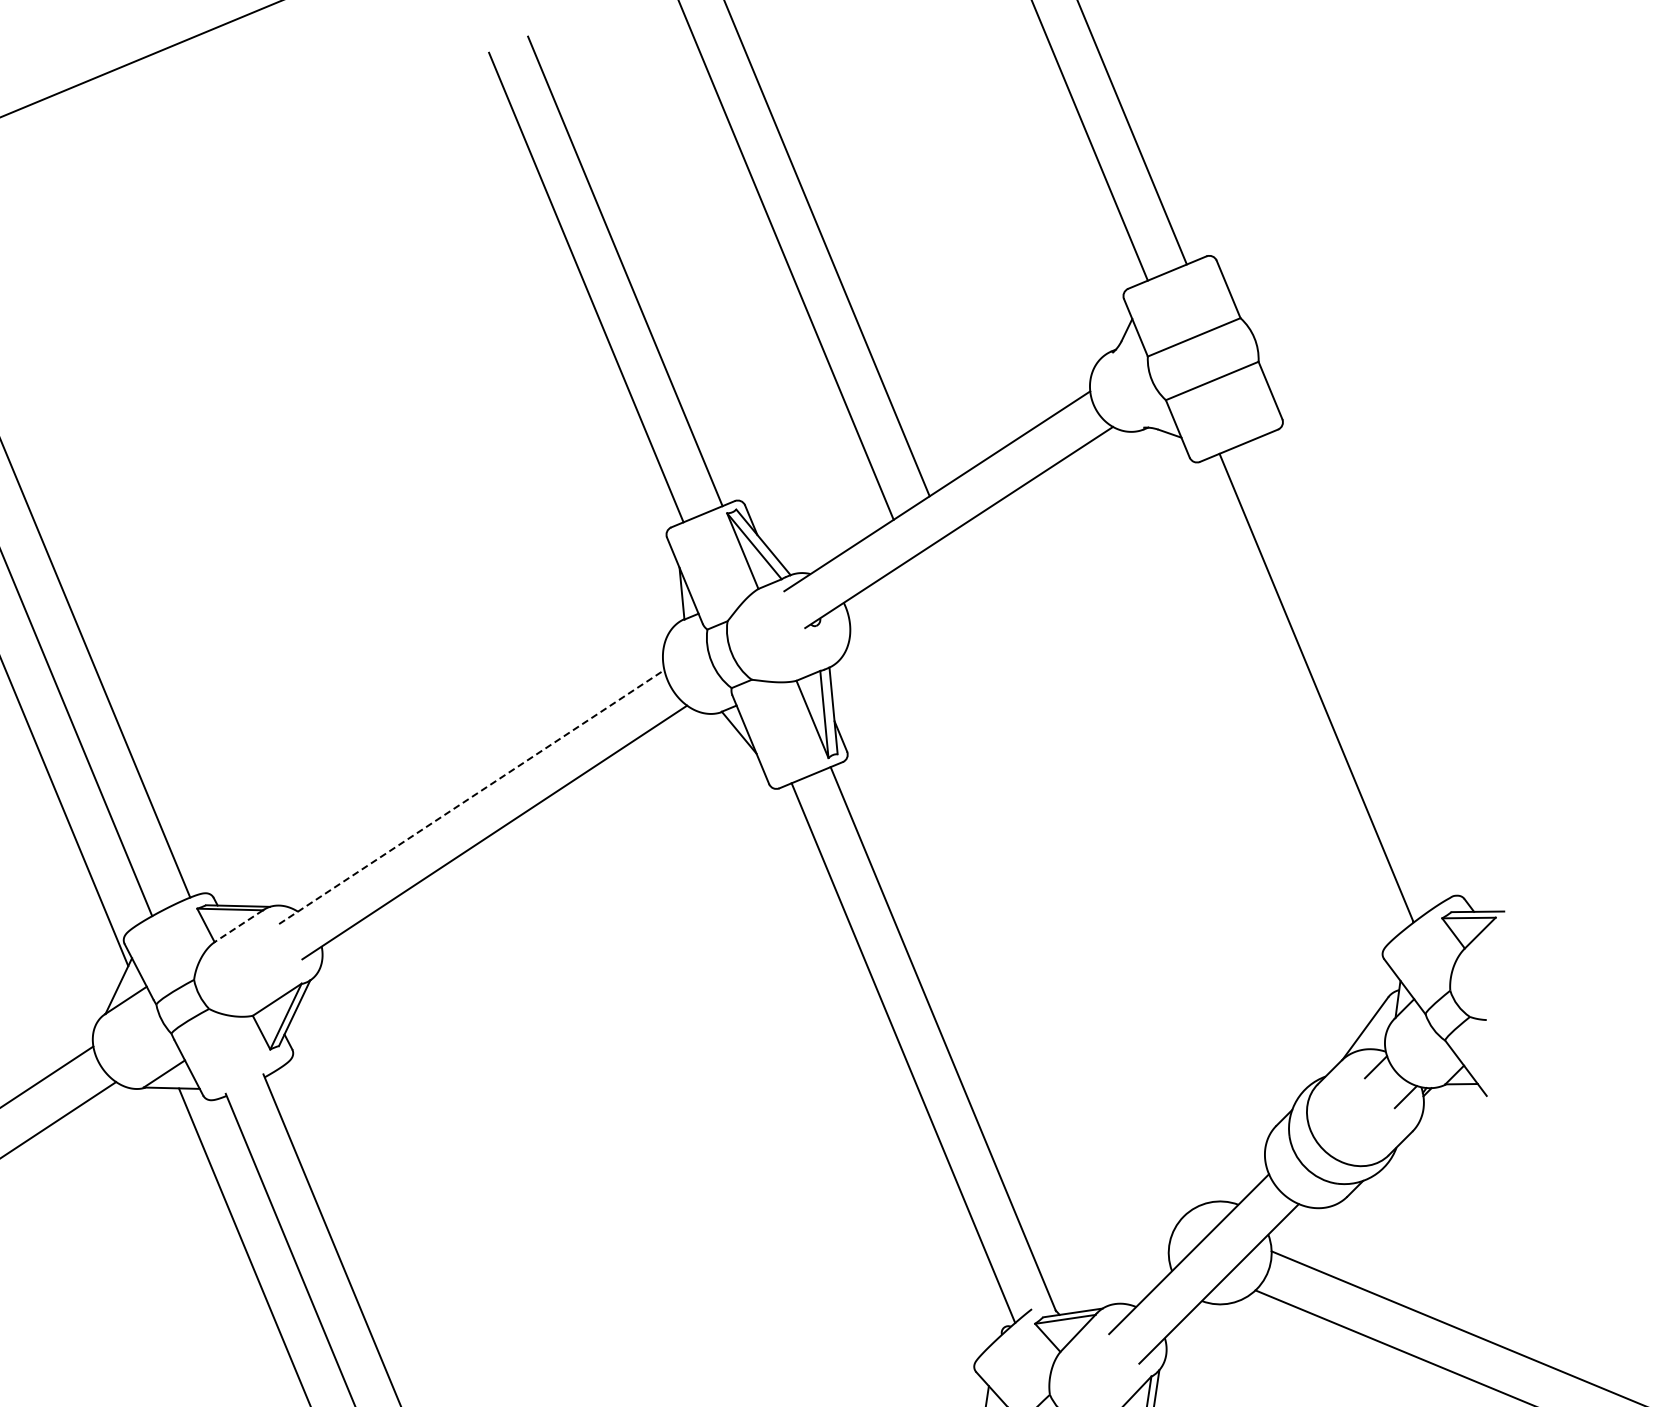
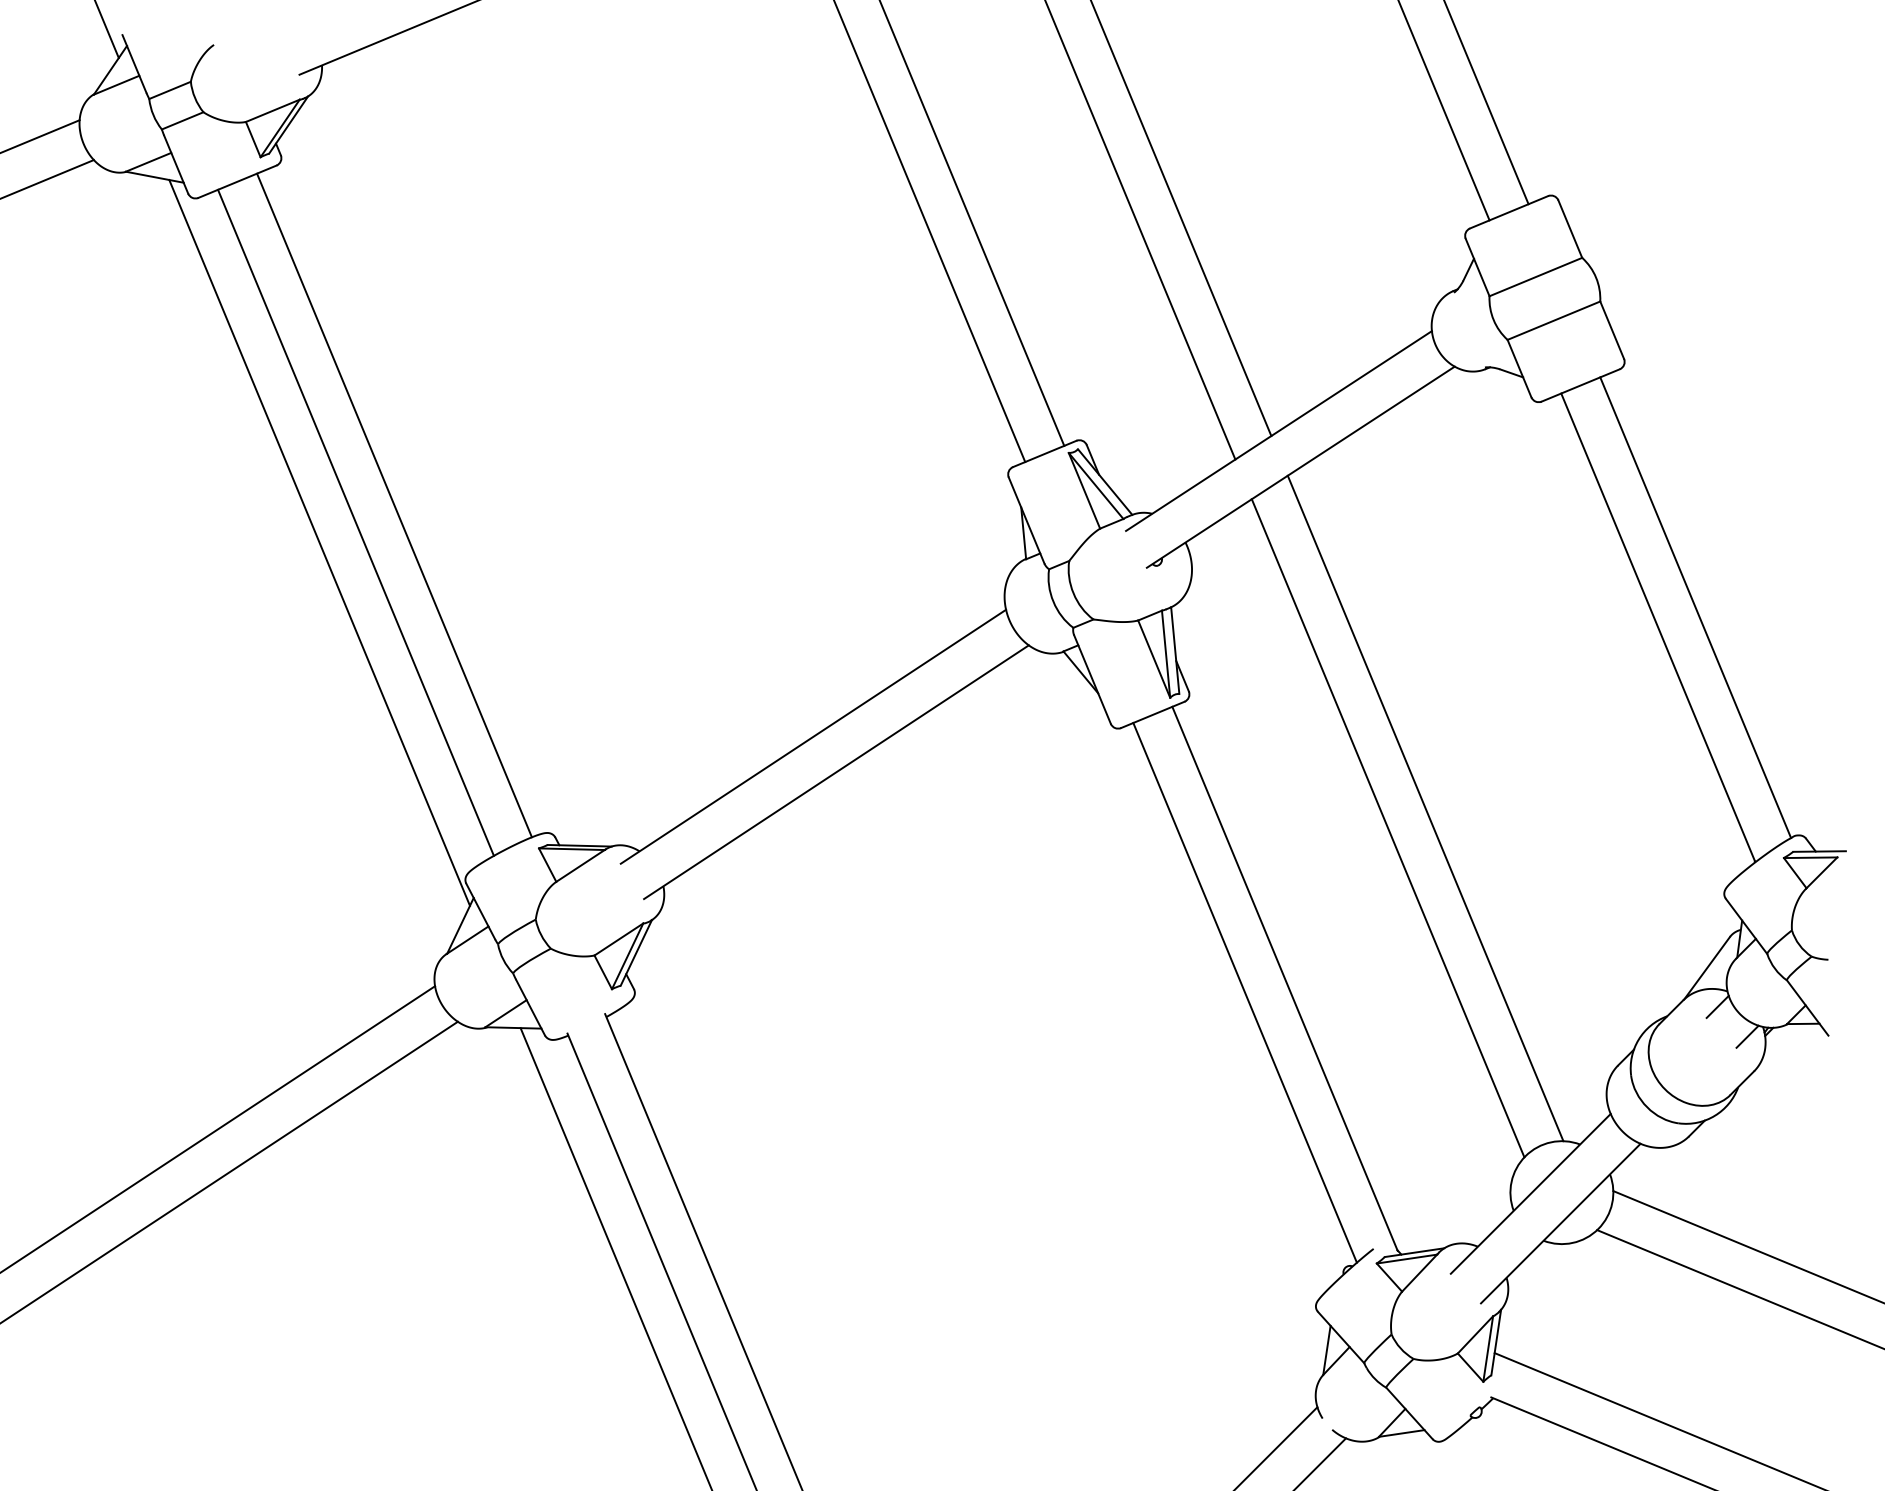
line: (1353, 667) -> (1695, 607), added
line: (471, 796) -> (813, 736), dashed -> solid
line: (1083, 868) -> (1425, 808), added
line: (1045, 888) -> (1387, 828), added
line: (238, 925) -> (580, 865), dashed -> solid

